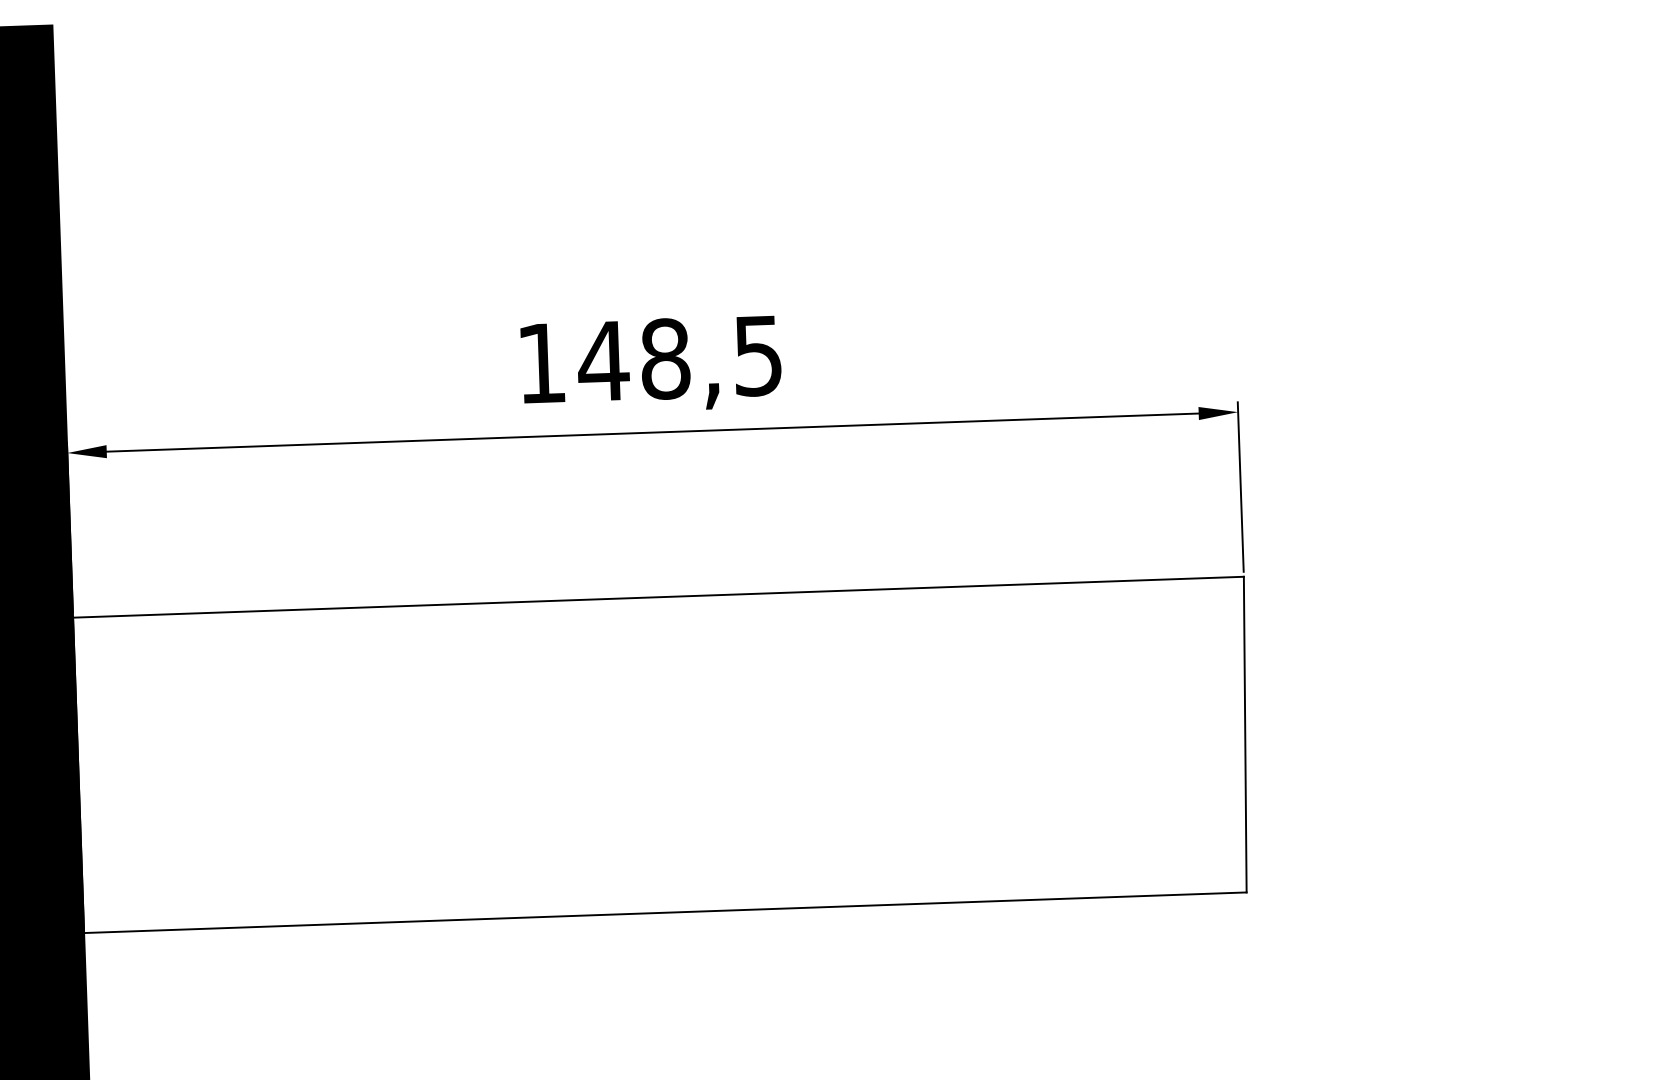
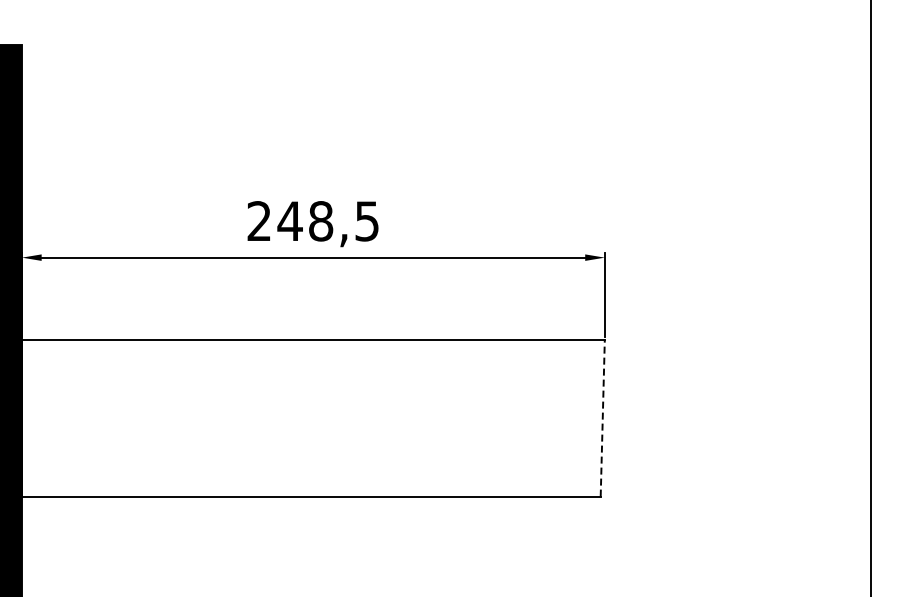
text: (539, 361) -> (258, 220), 148,5 -> 248,5
line: (1244, 735) -> (602, 418), solid -> dashed

